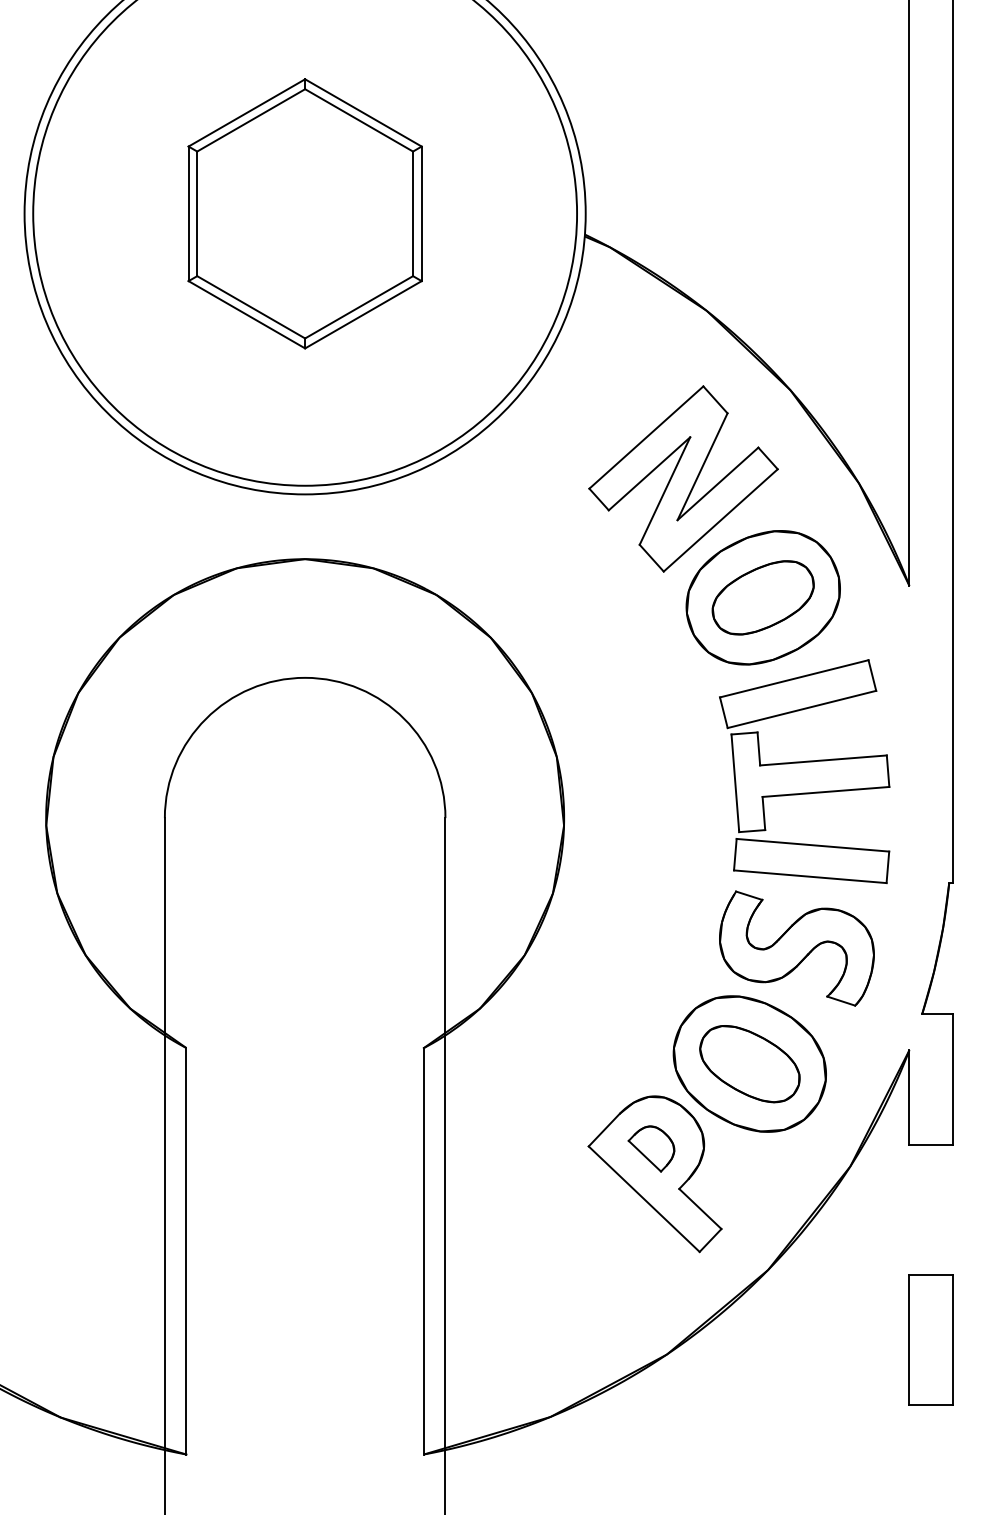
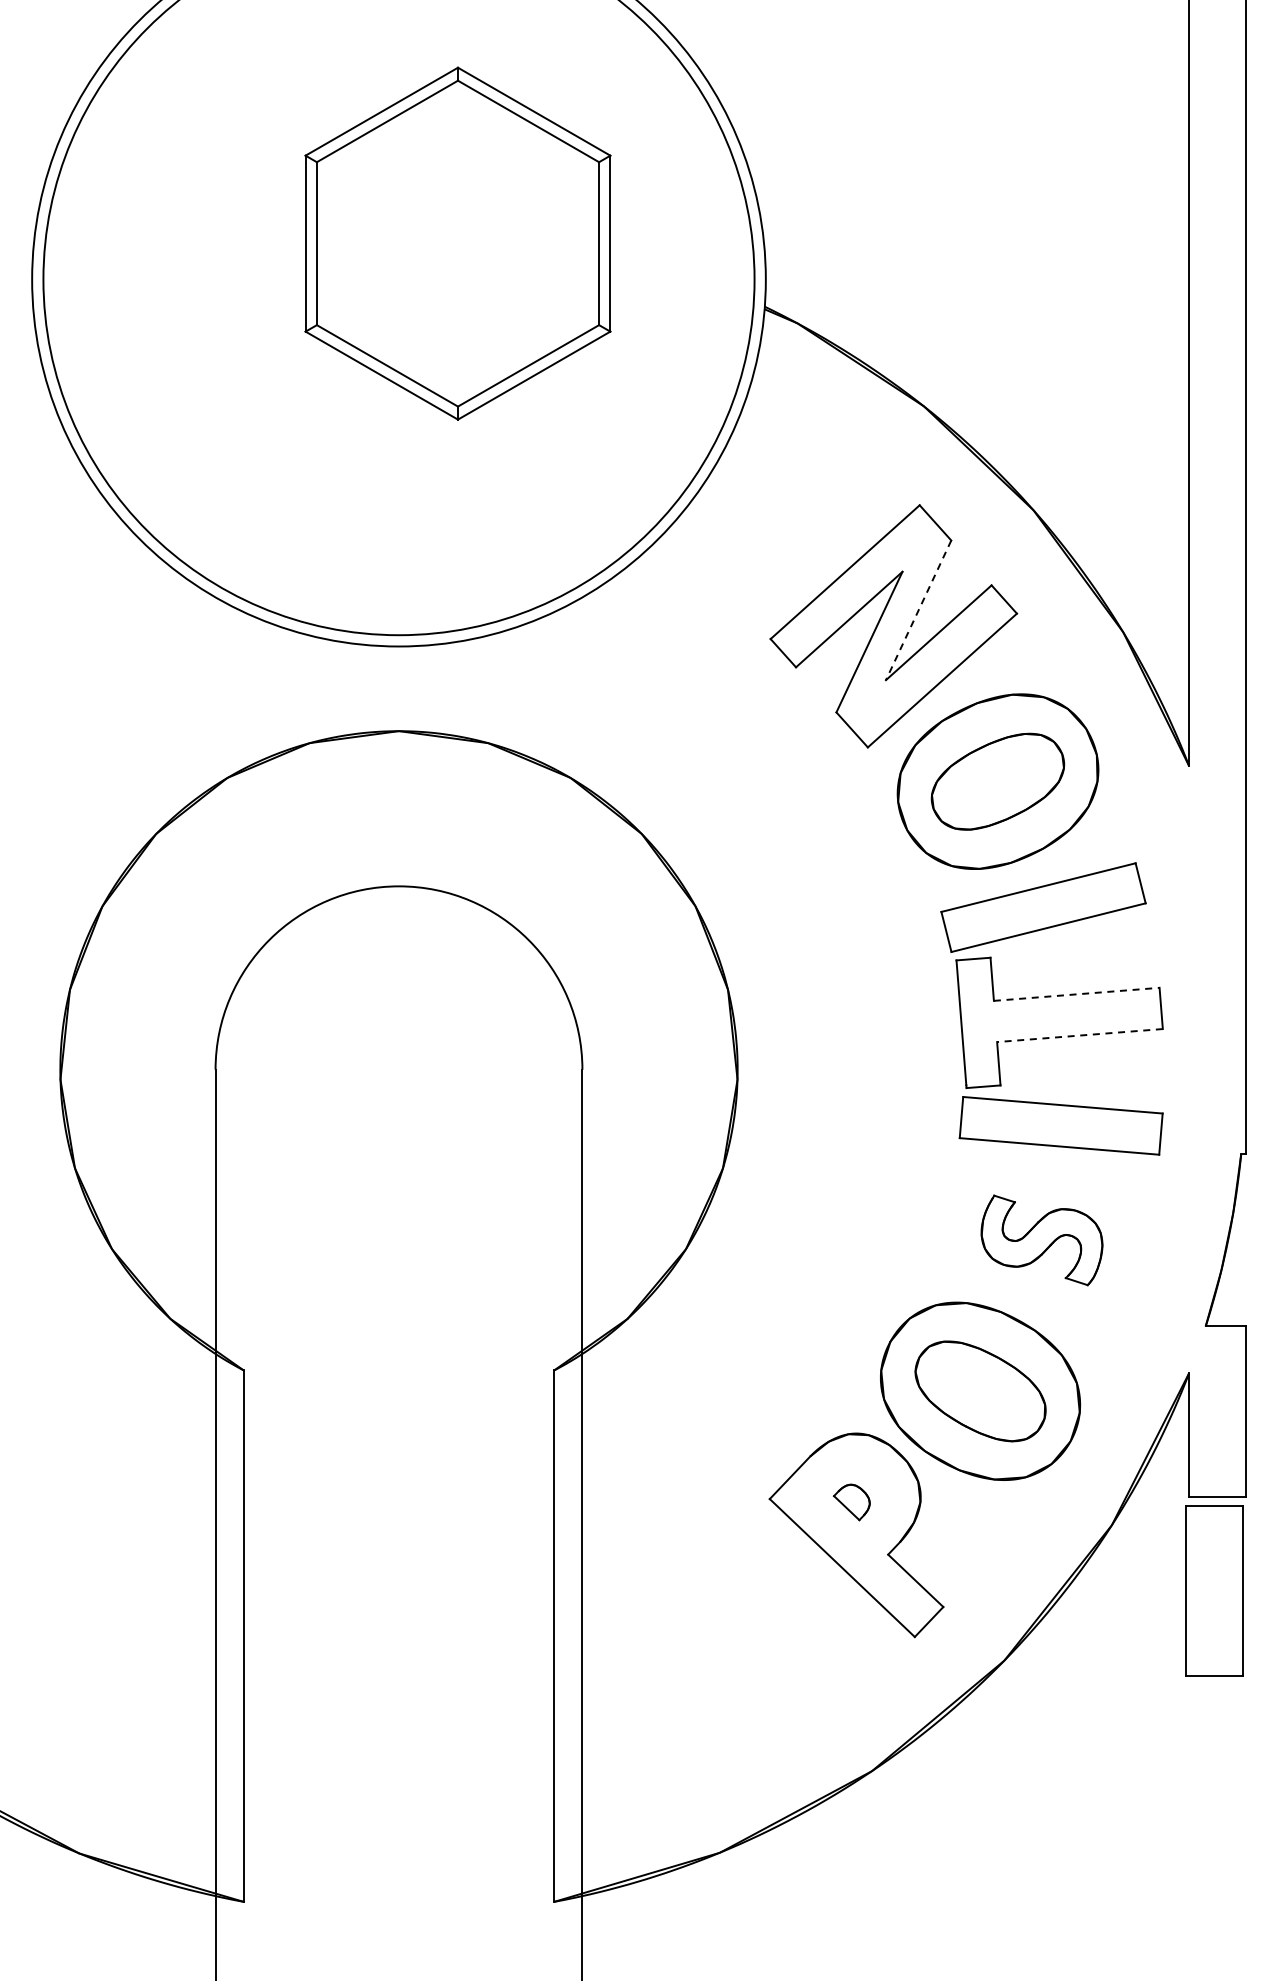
part: (304, 213) -> (457, 243), moved
line: (702, 466) -> (918, 610), solid -> dashed
line: (824, 760) -> (1077, 994), solid -> dashed
line: (825, 791) -> (1079, 1035), solid -> dashed
part: (796, 948) -> (1041, 1240), size x0.6
part: (651, 1149) -> (851, 1502), size x0.6
part: (931, 1339) -> (1214, 1590), moved

